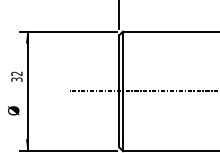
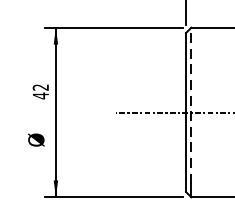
text: (16, 79) -> (40, 95), 32 -> 42
line: (123, 86) -> (192, 105), solid -> dashed

